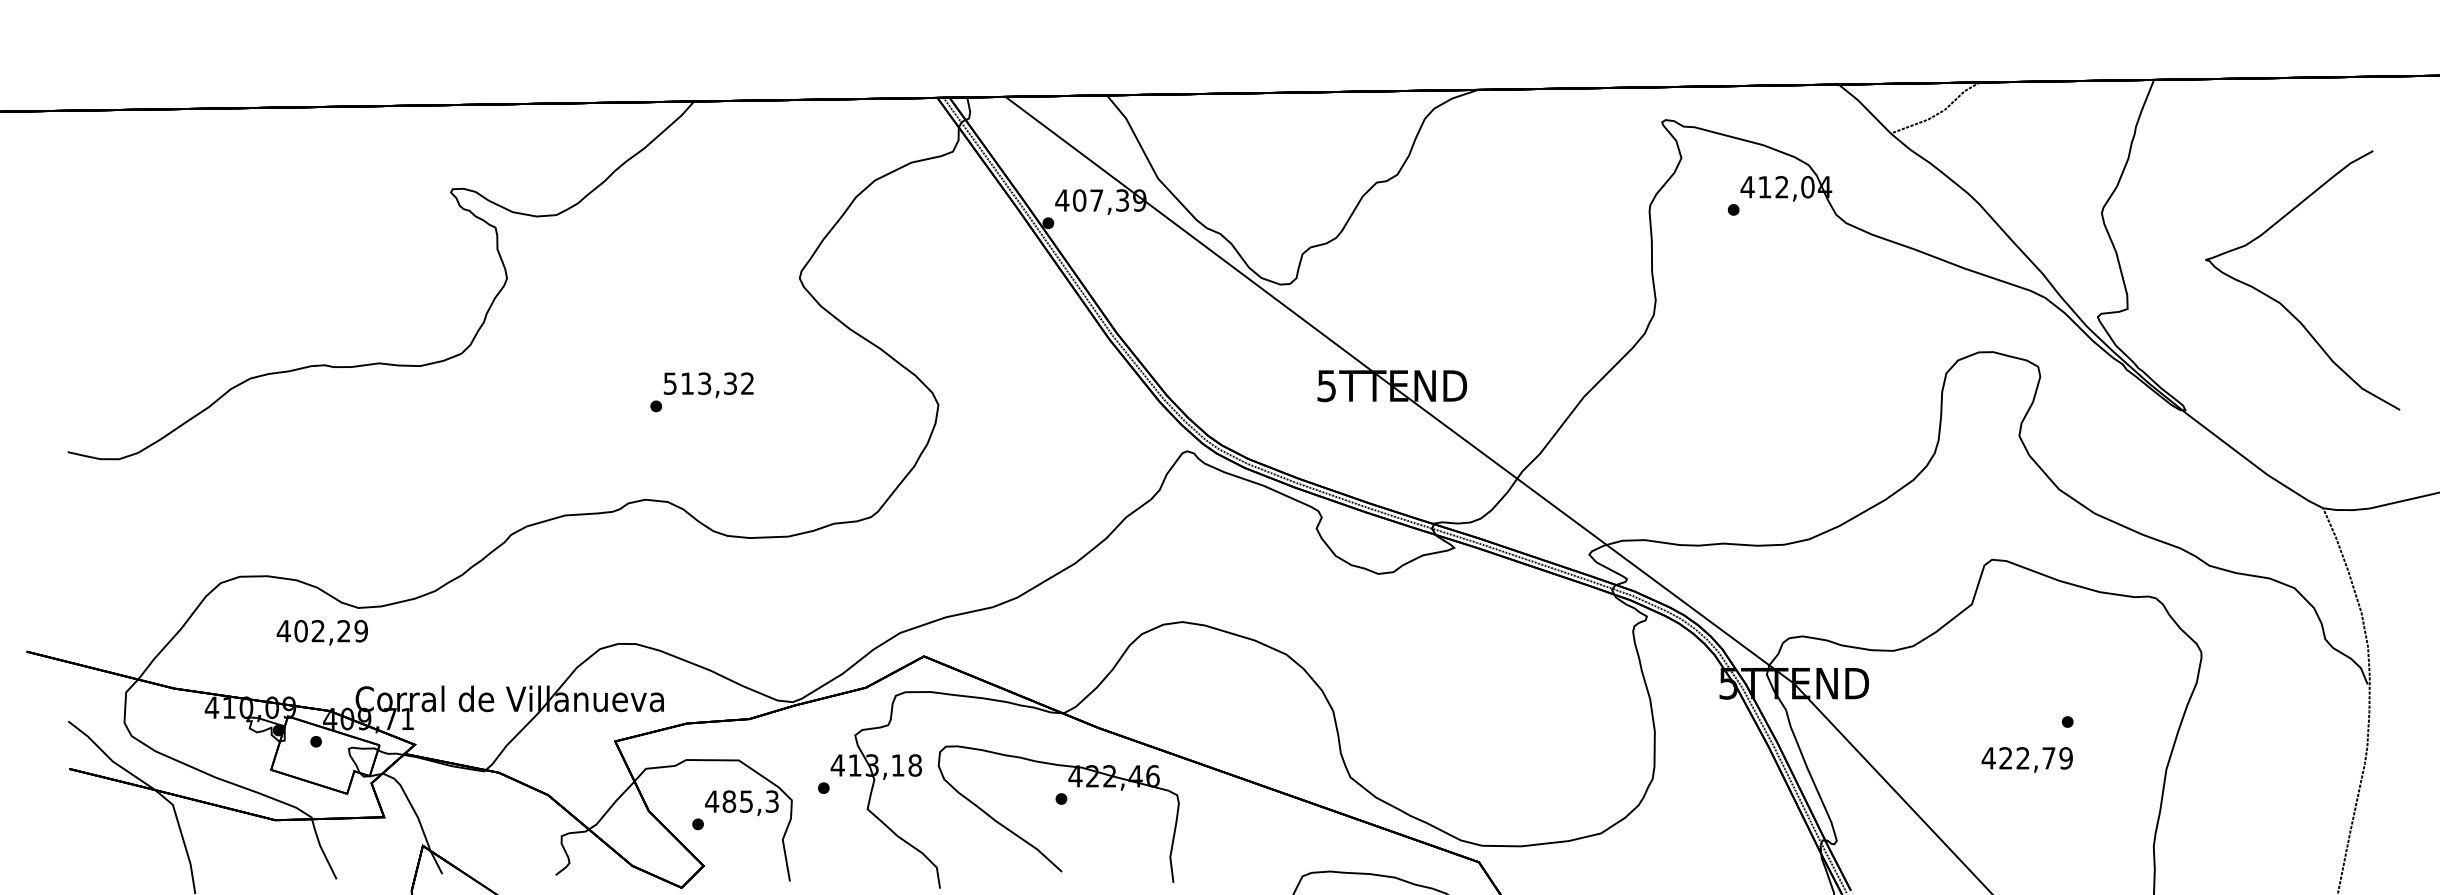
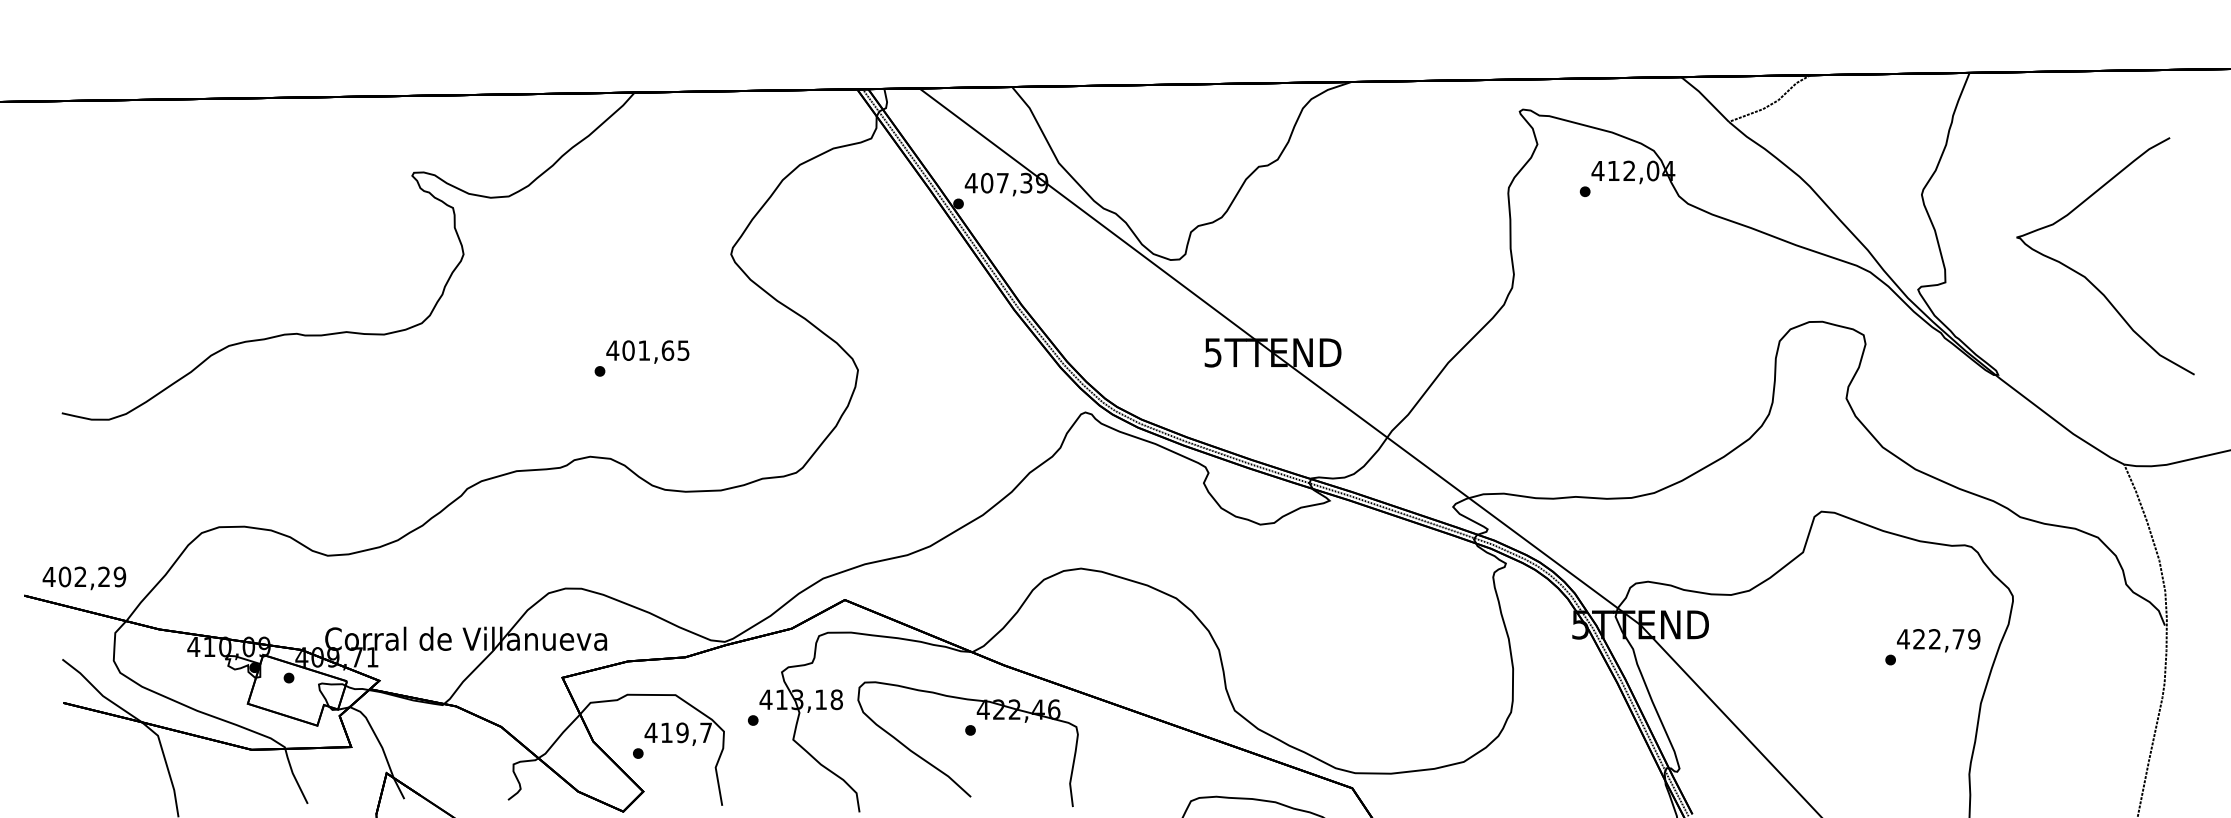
text: (708, 383) -> (647, 350), 513,32 -> 401,65
text: (321, 632) -> (83, 578), moved
text: (2026, 759) -> (1938, 640), moved
text: (750, 801) -> (686, 732), 485,3 -> 419,7

